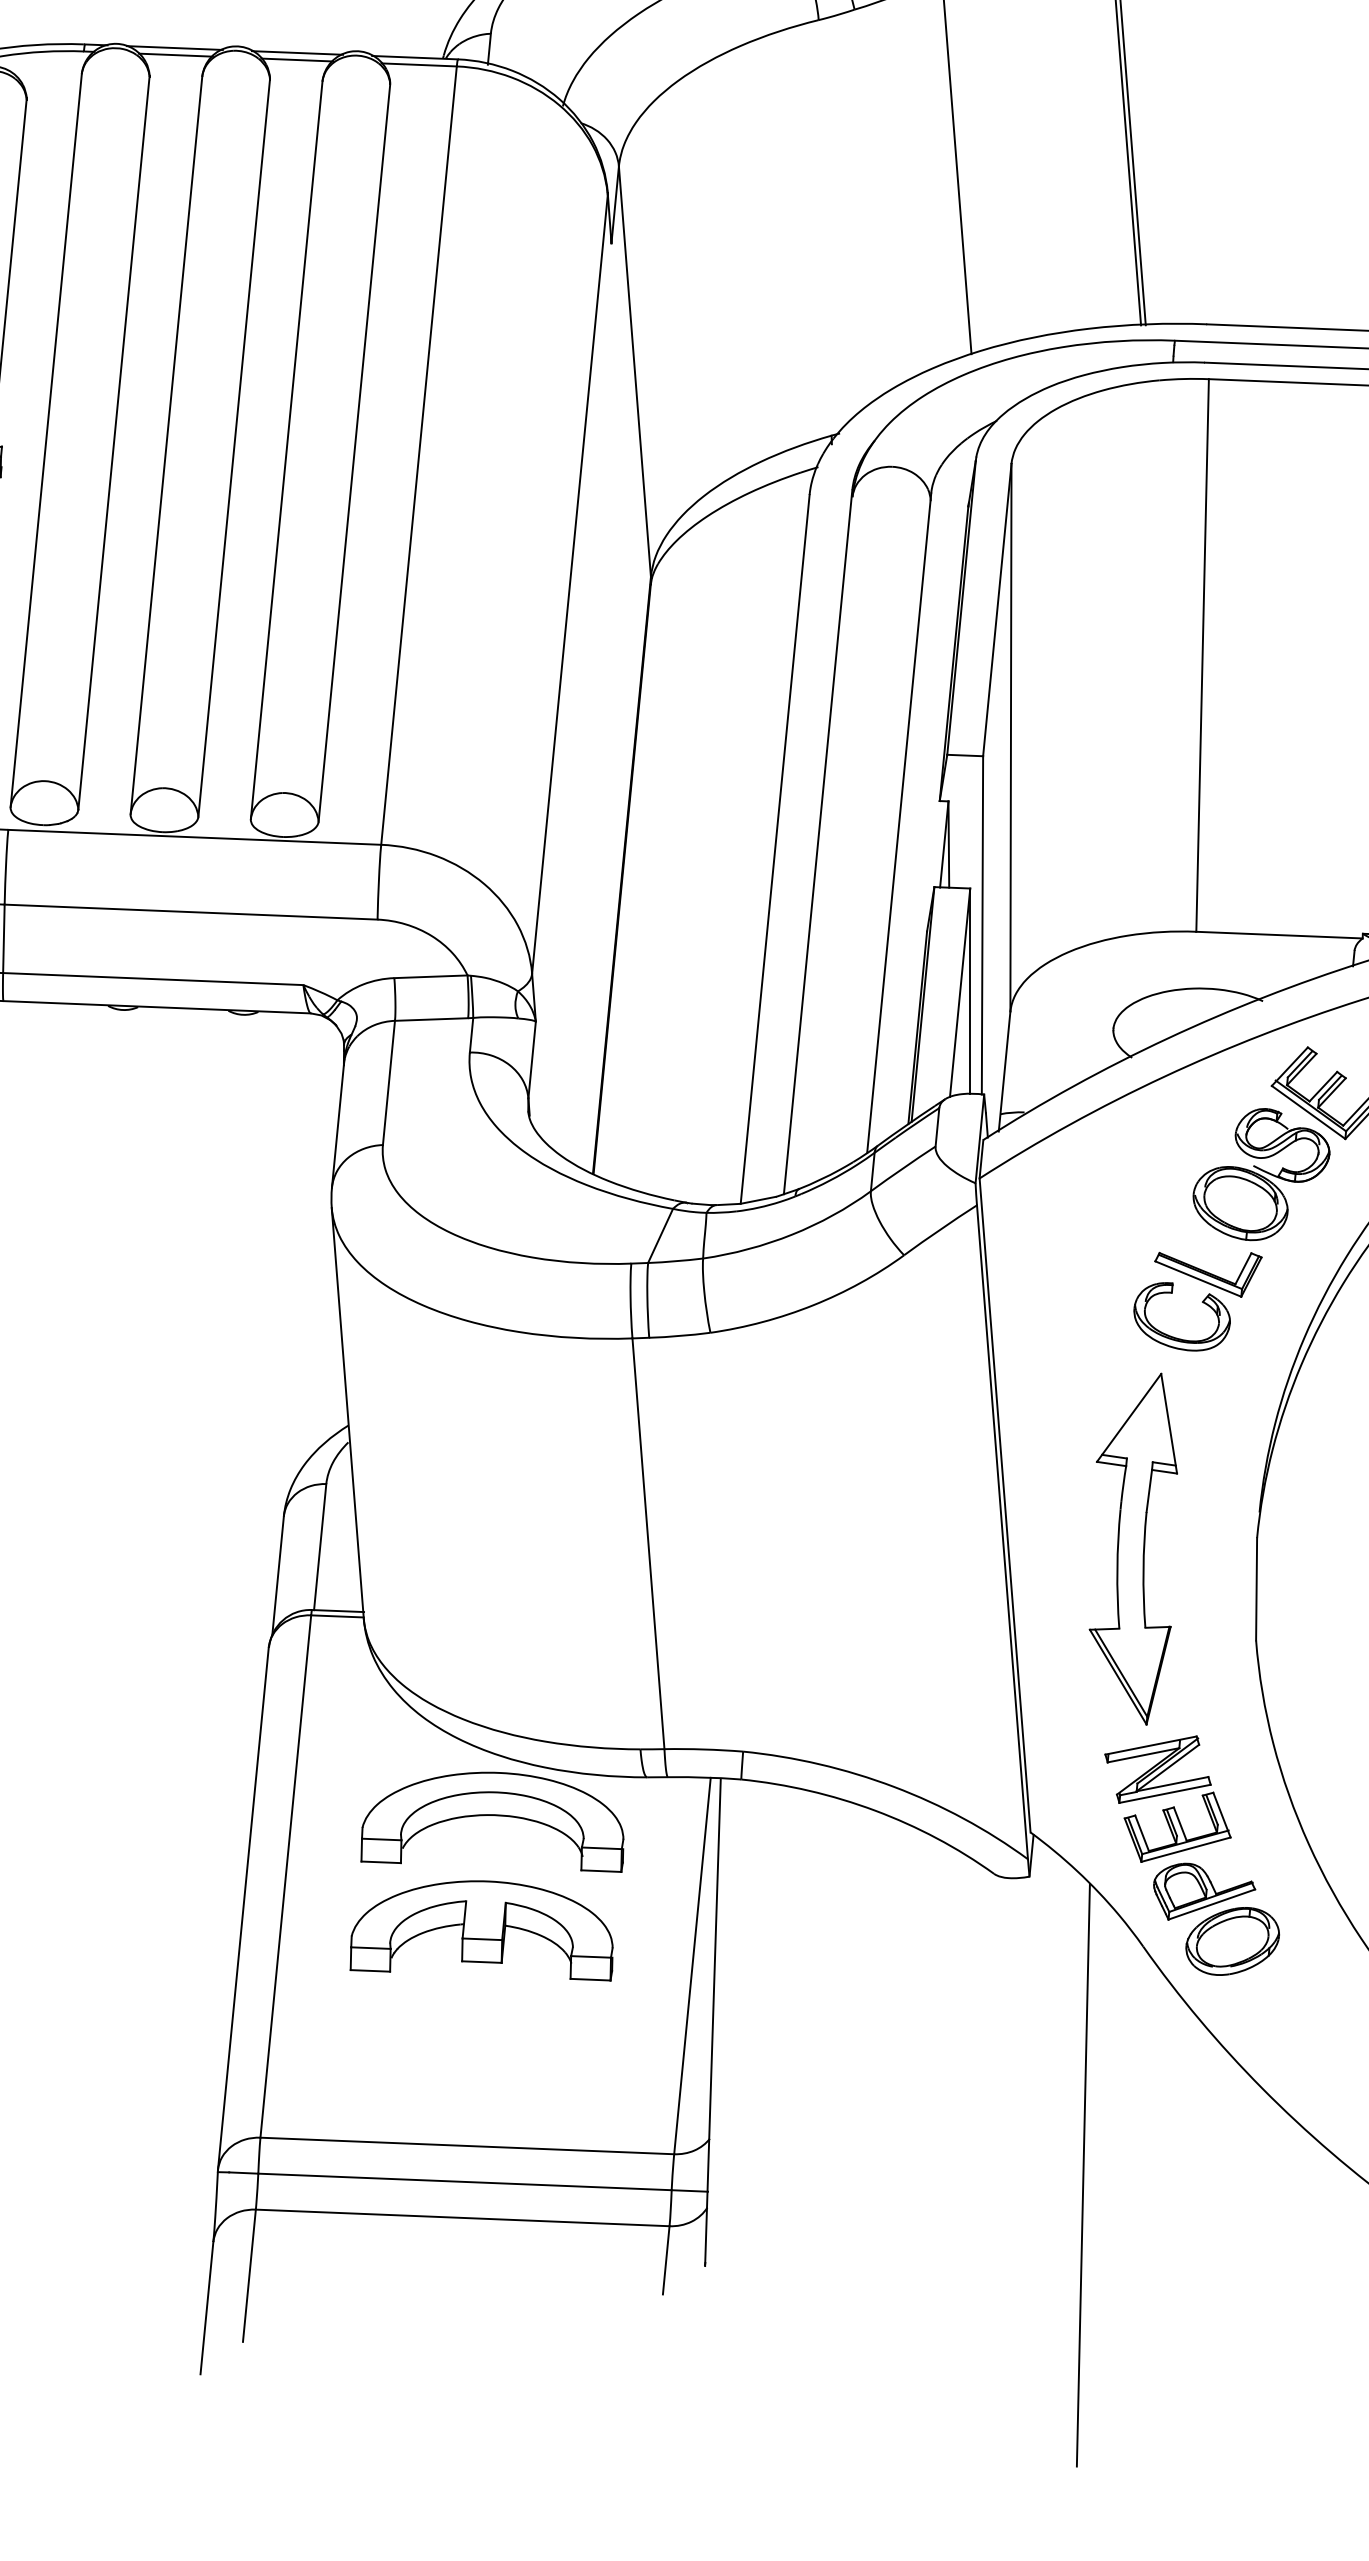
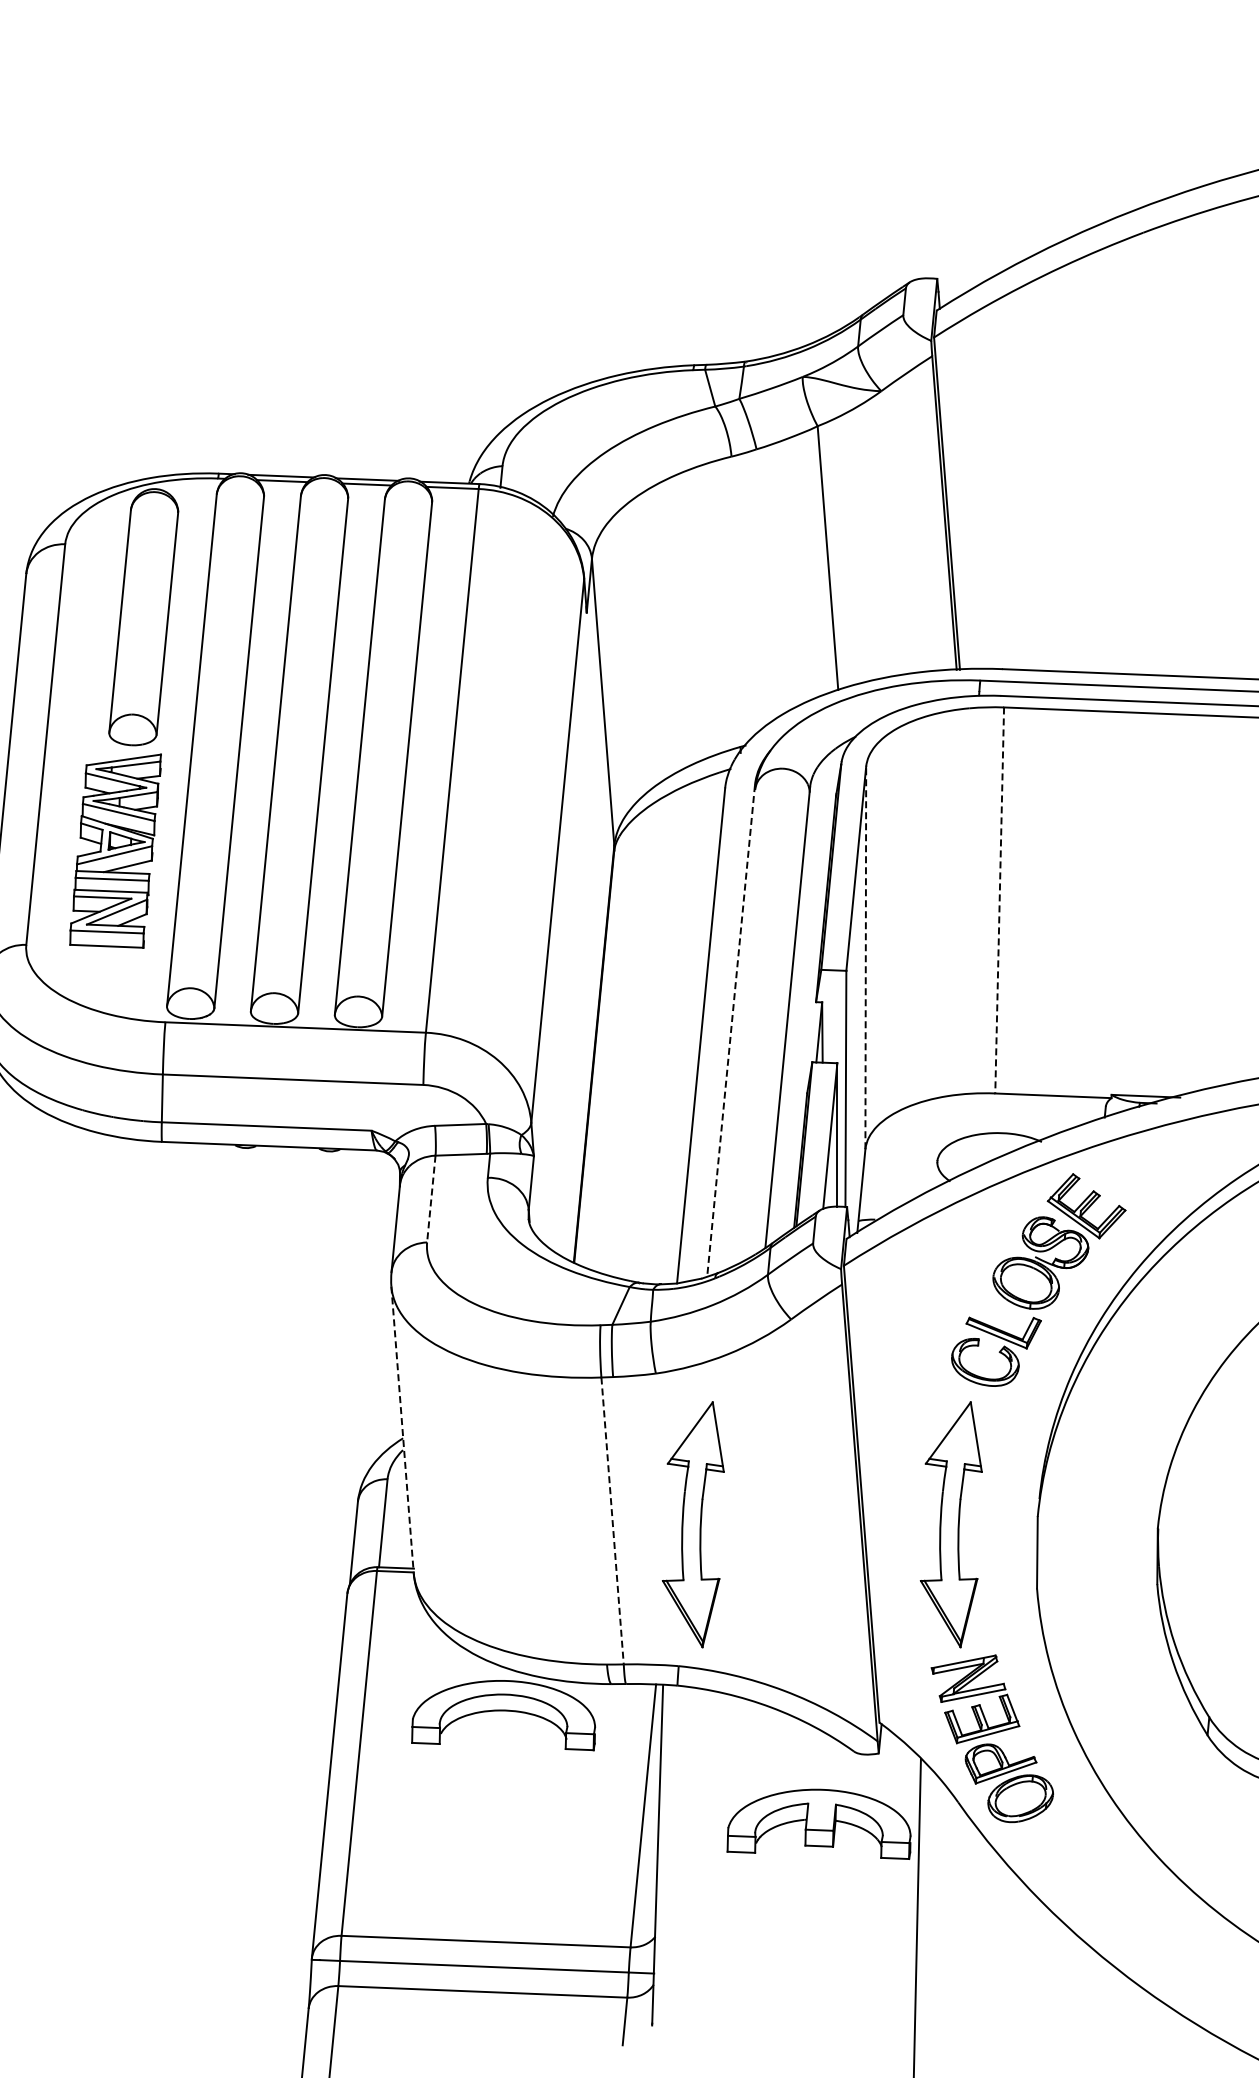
line: (1202, 655) -> (999, 900), solid -> dashed
line: (1010, 737) -> (865, 957), solid -> dashed
line: (818, 843) -> (731, 1031), solid -> dashed
line: (389, 1083) -> (431, 1199), solid -> dashed
line: (347, 1412) -> (402, 1429), solid -> dashed
line: (648, 1543) -> (612, 1520), solid -> dashed
part: (762, 1548) -> (692, 1524), added
part: (480, 1929) -> (818, 1823), moved

